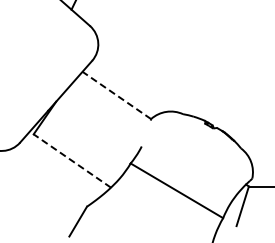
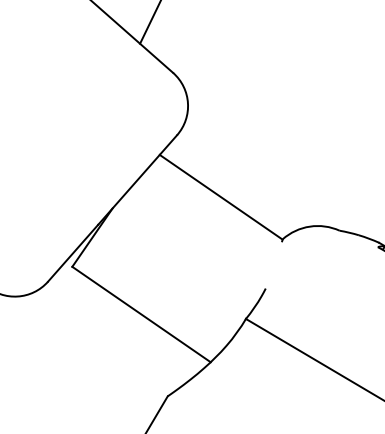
line: (116, 95) -> (220, 197), dashed -> solid
line: (72, 161) -> (141, 315), dashed -> solid

